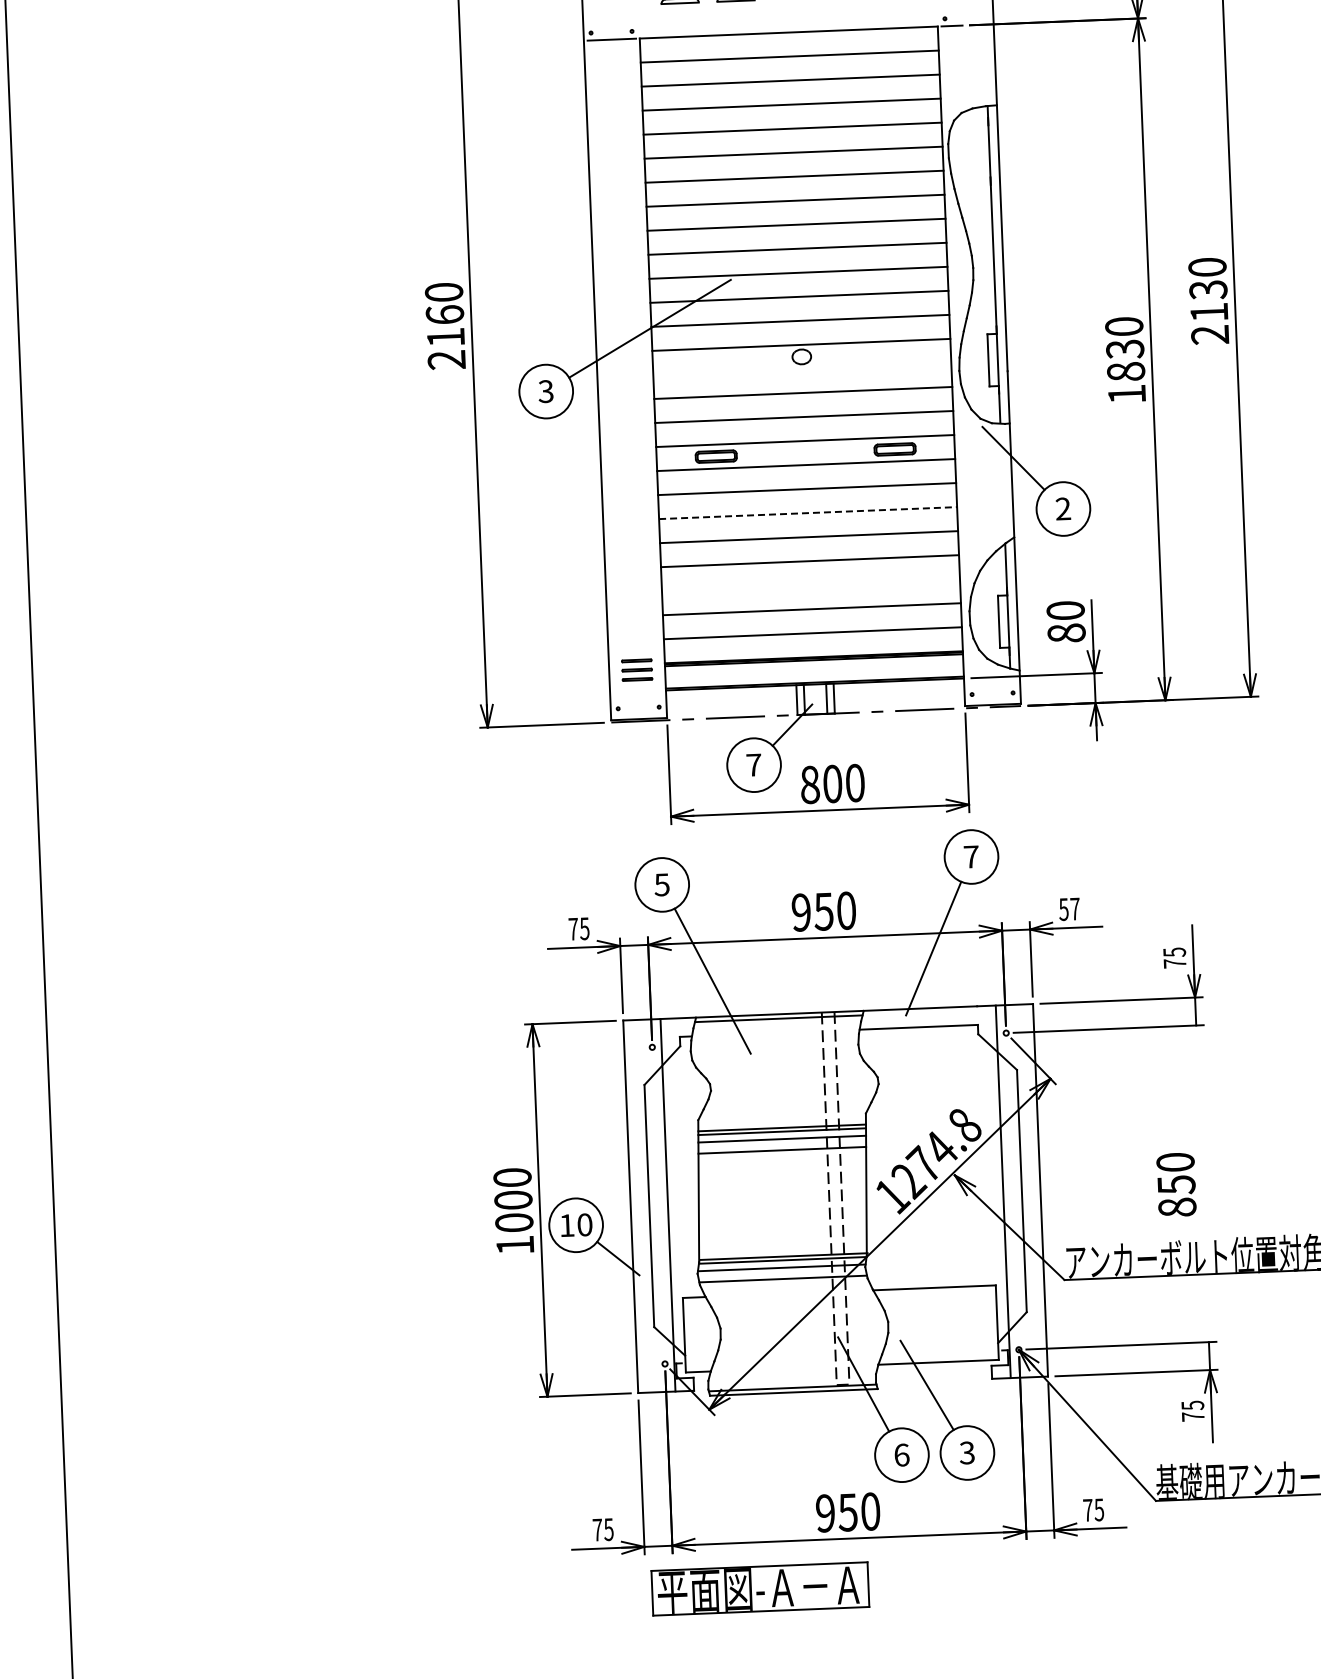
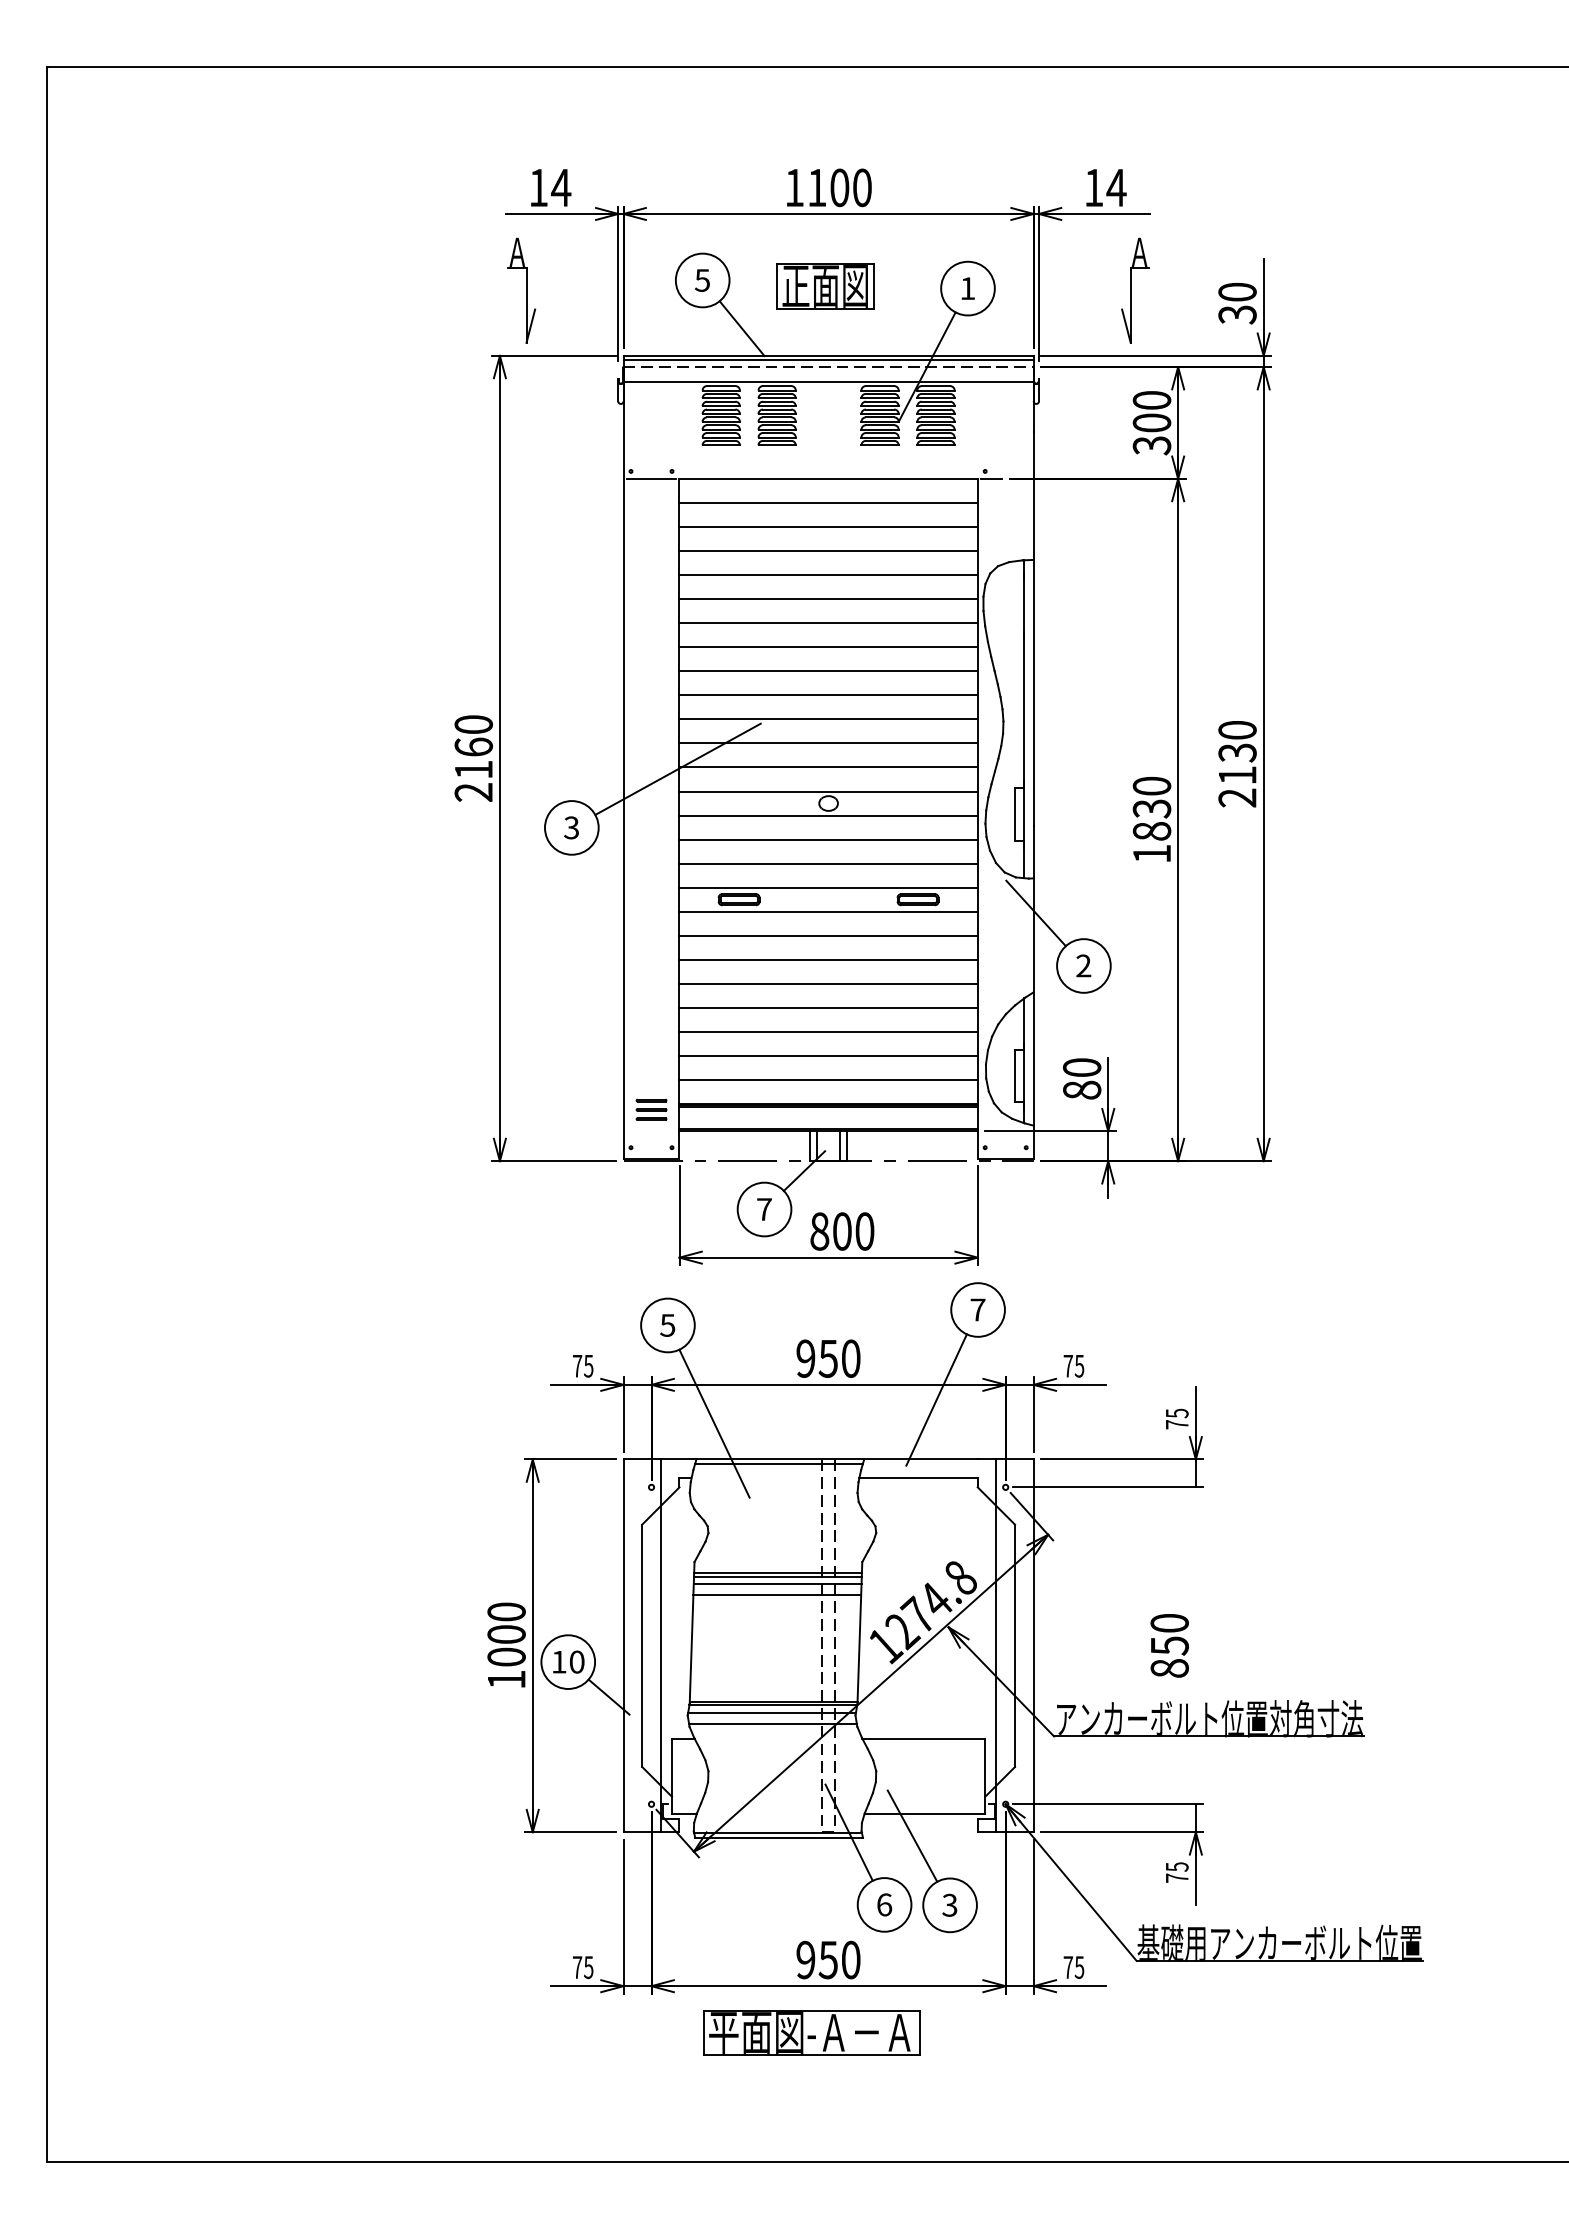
line: (802, 368) -> (828, 815), added
line: (808, 512) -> (829, 959), dashed -> solid
line: (810, 584) -> (828, 1031), added
text: (1069, 909) -> (1073, 1366), 57 -> 75
part: (760, 1588) -> (811, 2032), moved

